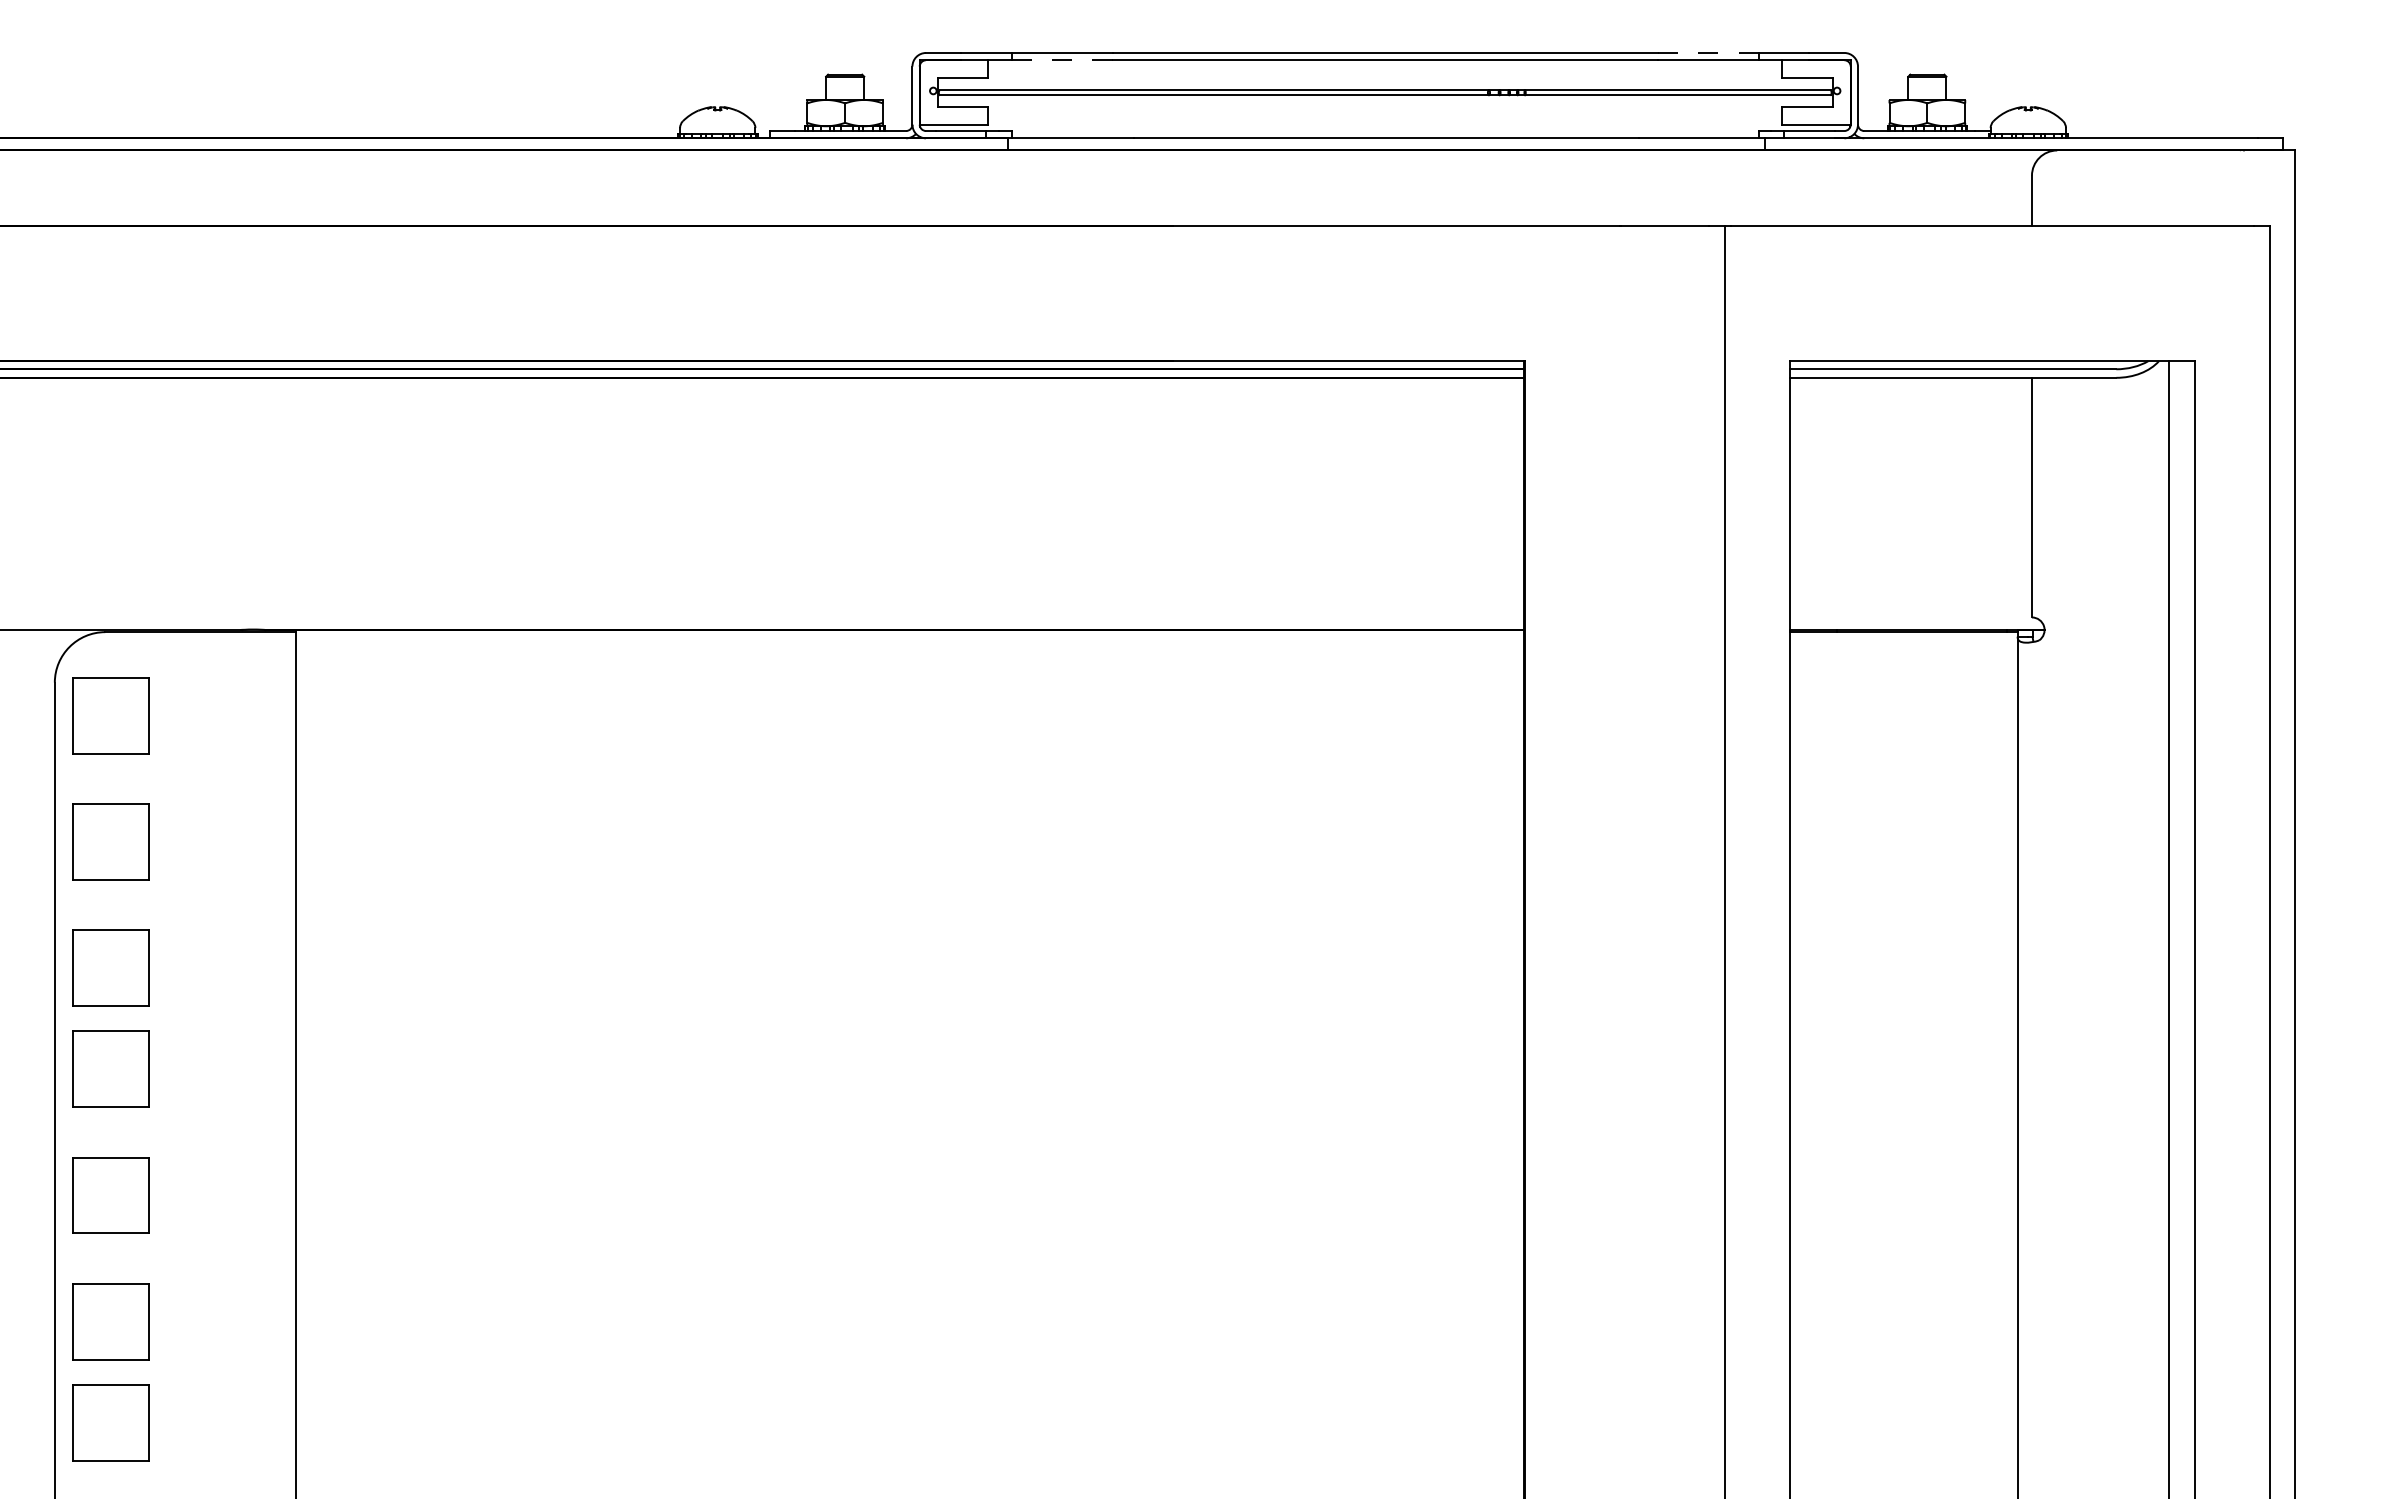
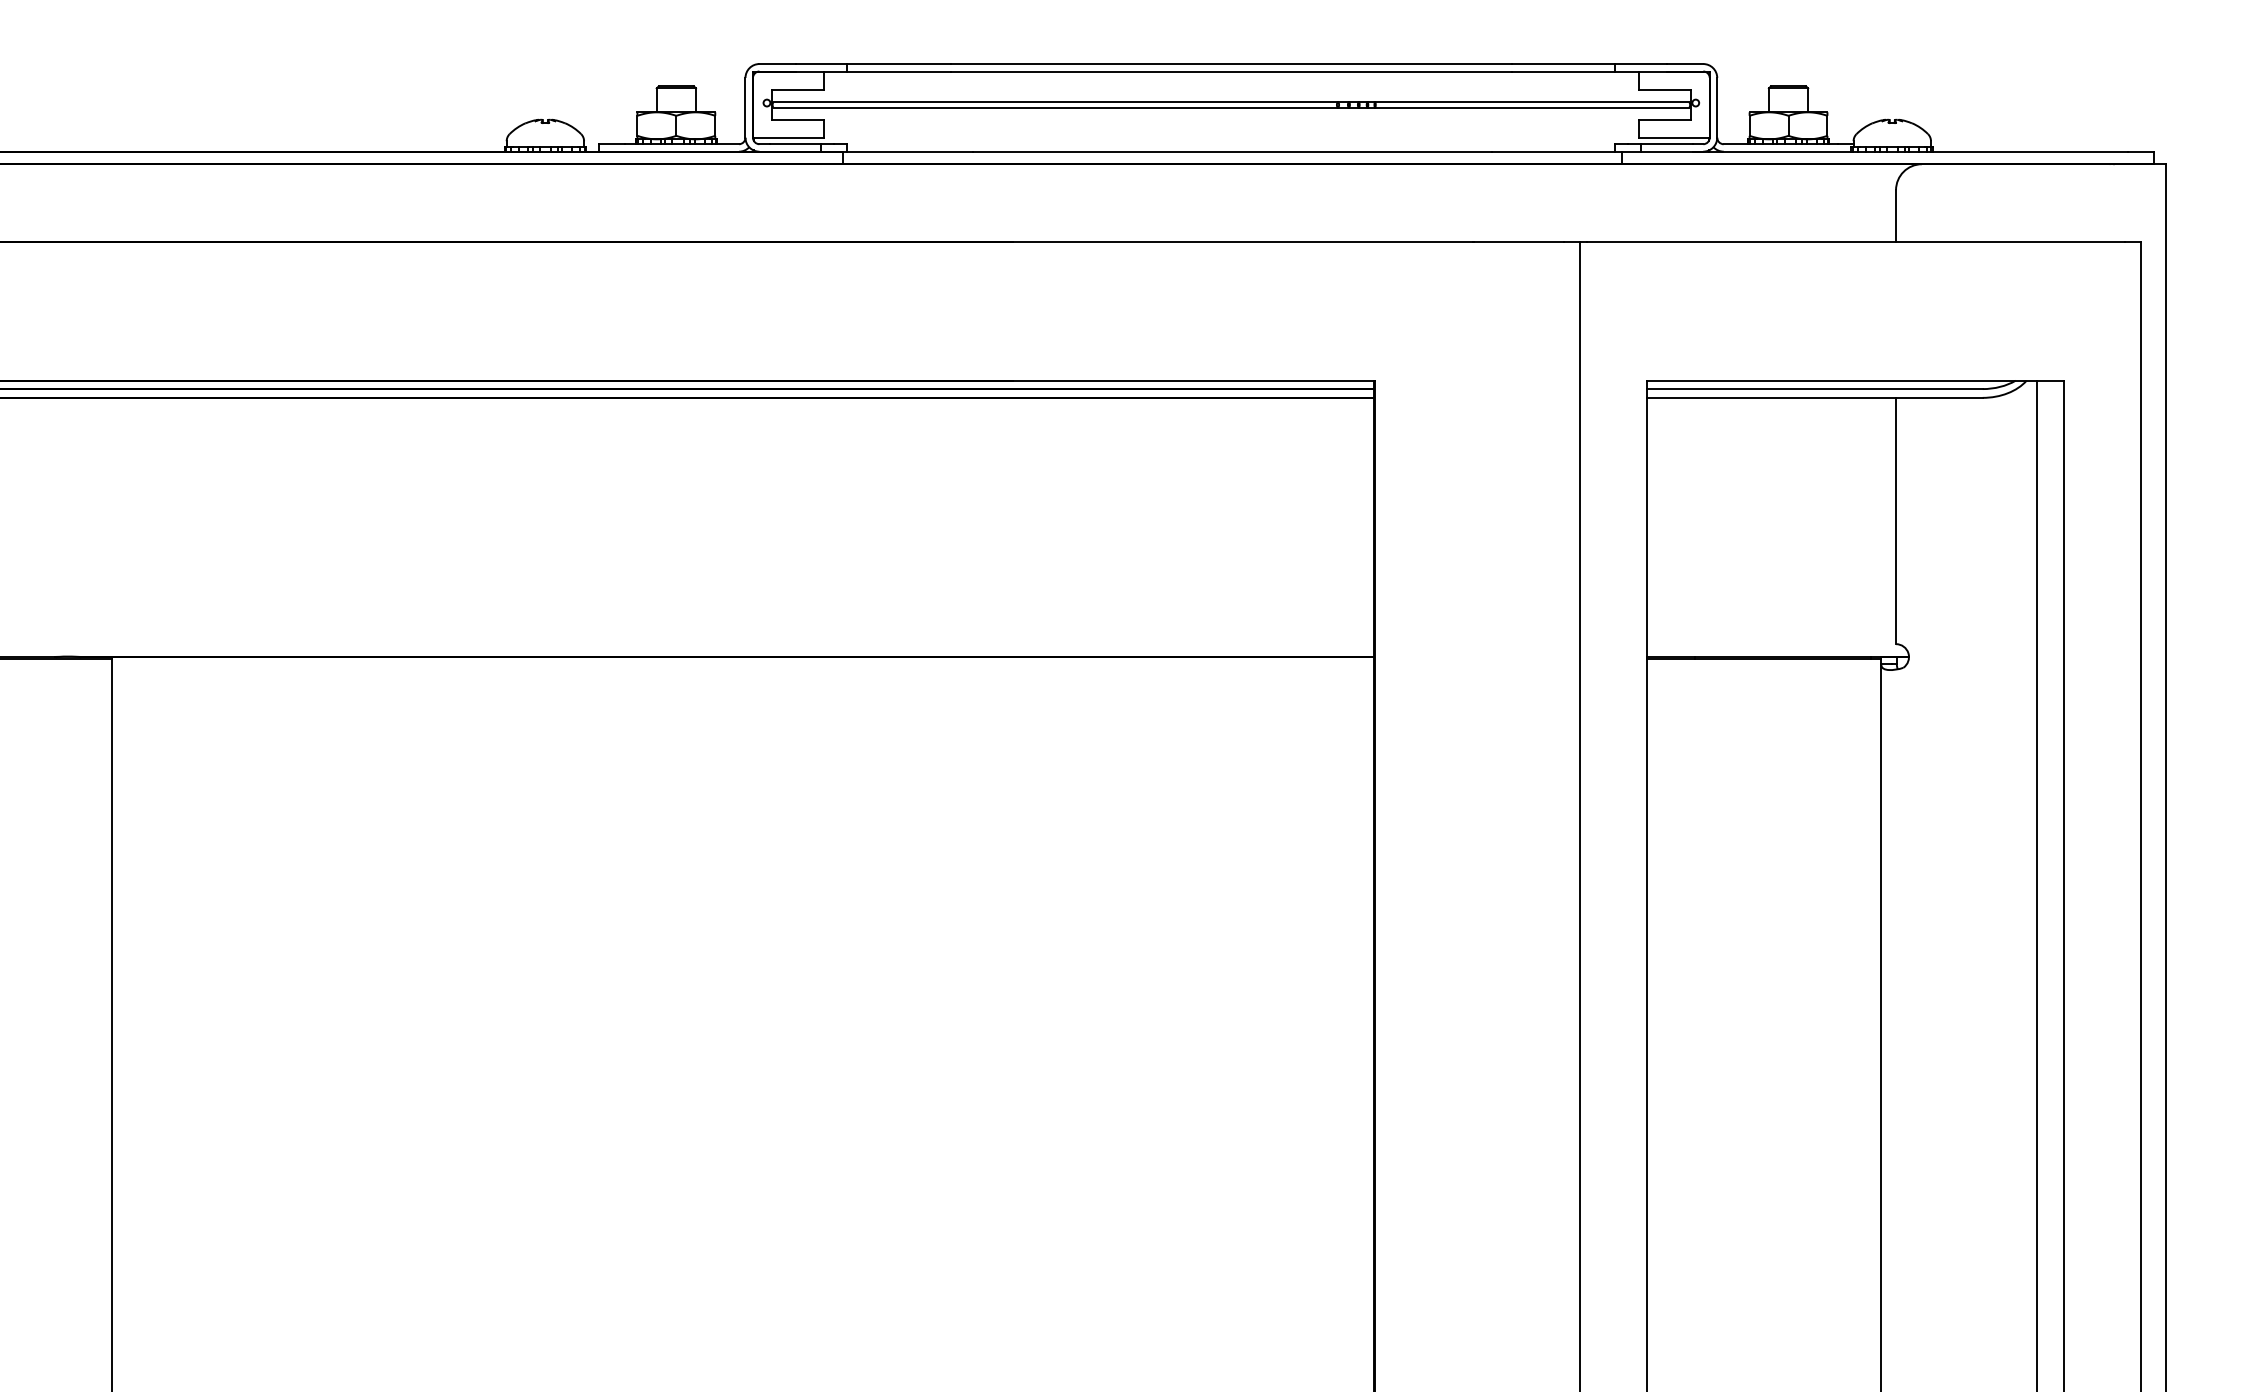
line: (1707, 53) -> (1562, 64), dashed -> solid
line: (1062, 60) -> (899, 71), dashed -> solid

